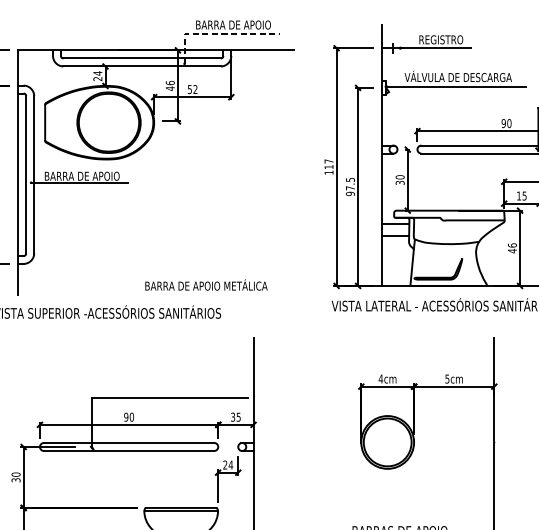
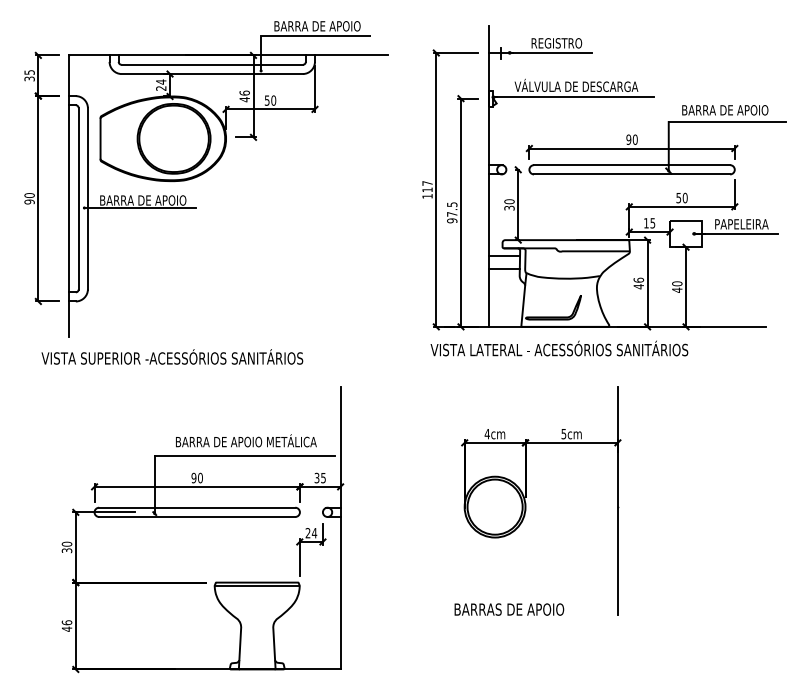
line: (217, 33) -> (298, 36), dashed -> solid
text: (195, 89) -> (273, 100), 52 -> 50
text: (206, 284) -> (246, 440), moved

